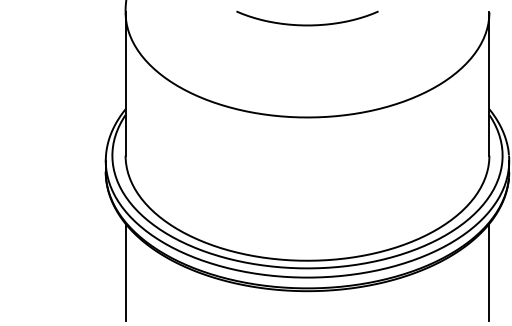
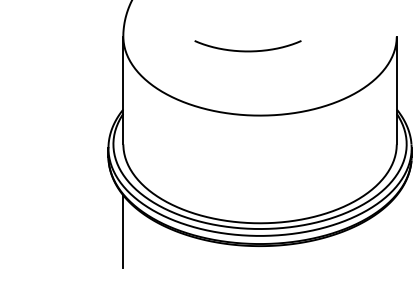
curve: (306, 24) -> (247, 50), moved
line: (489, 271) -> (396, 231), removed

